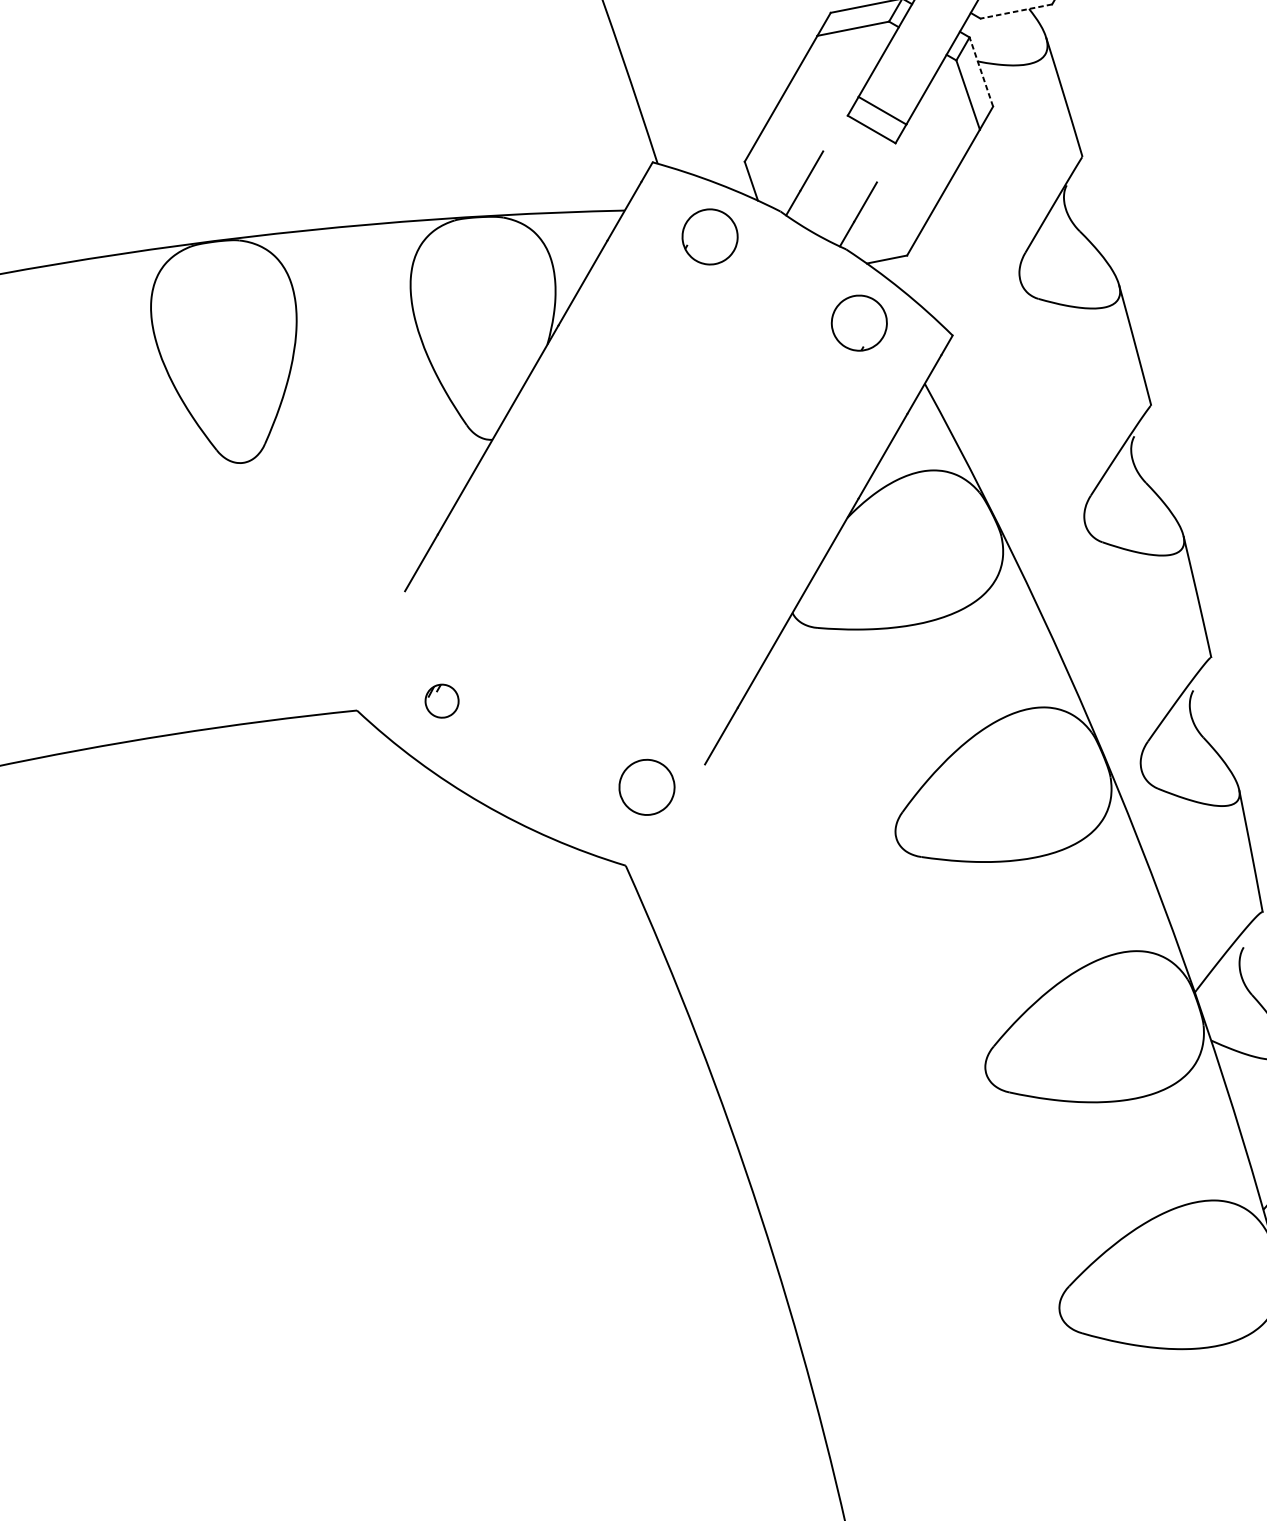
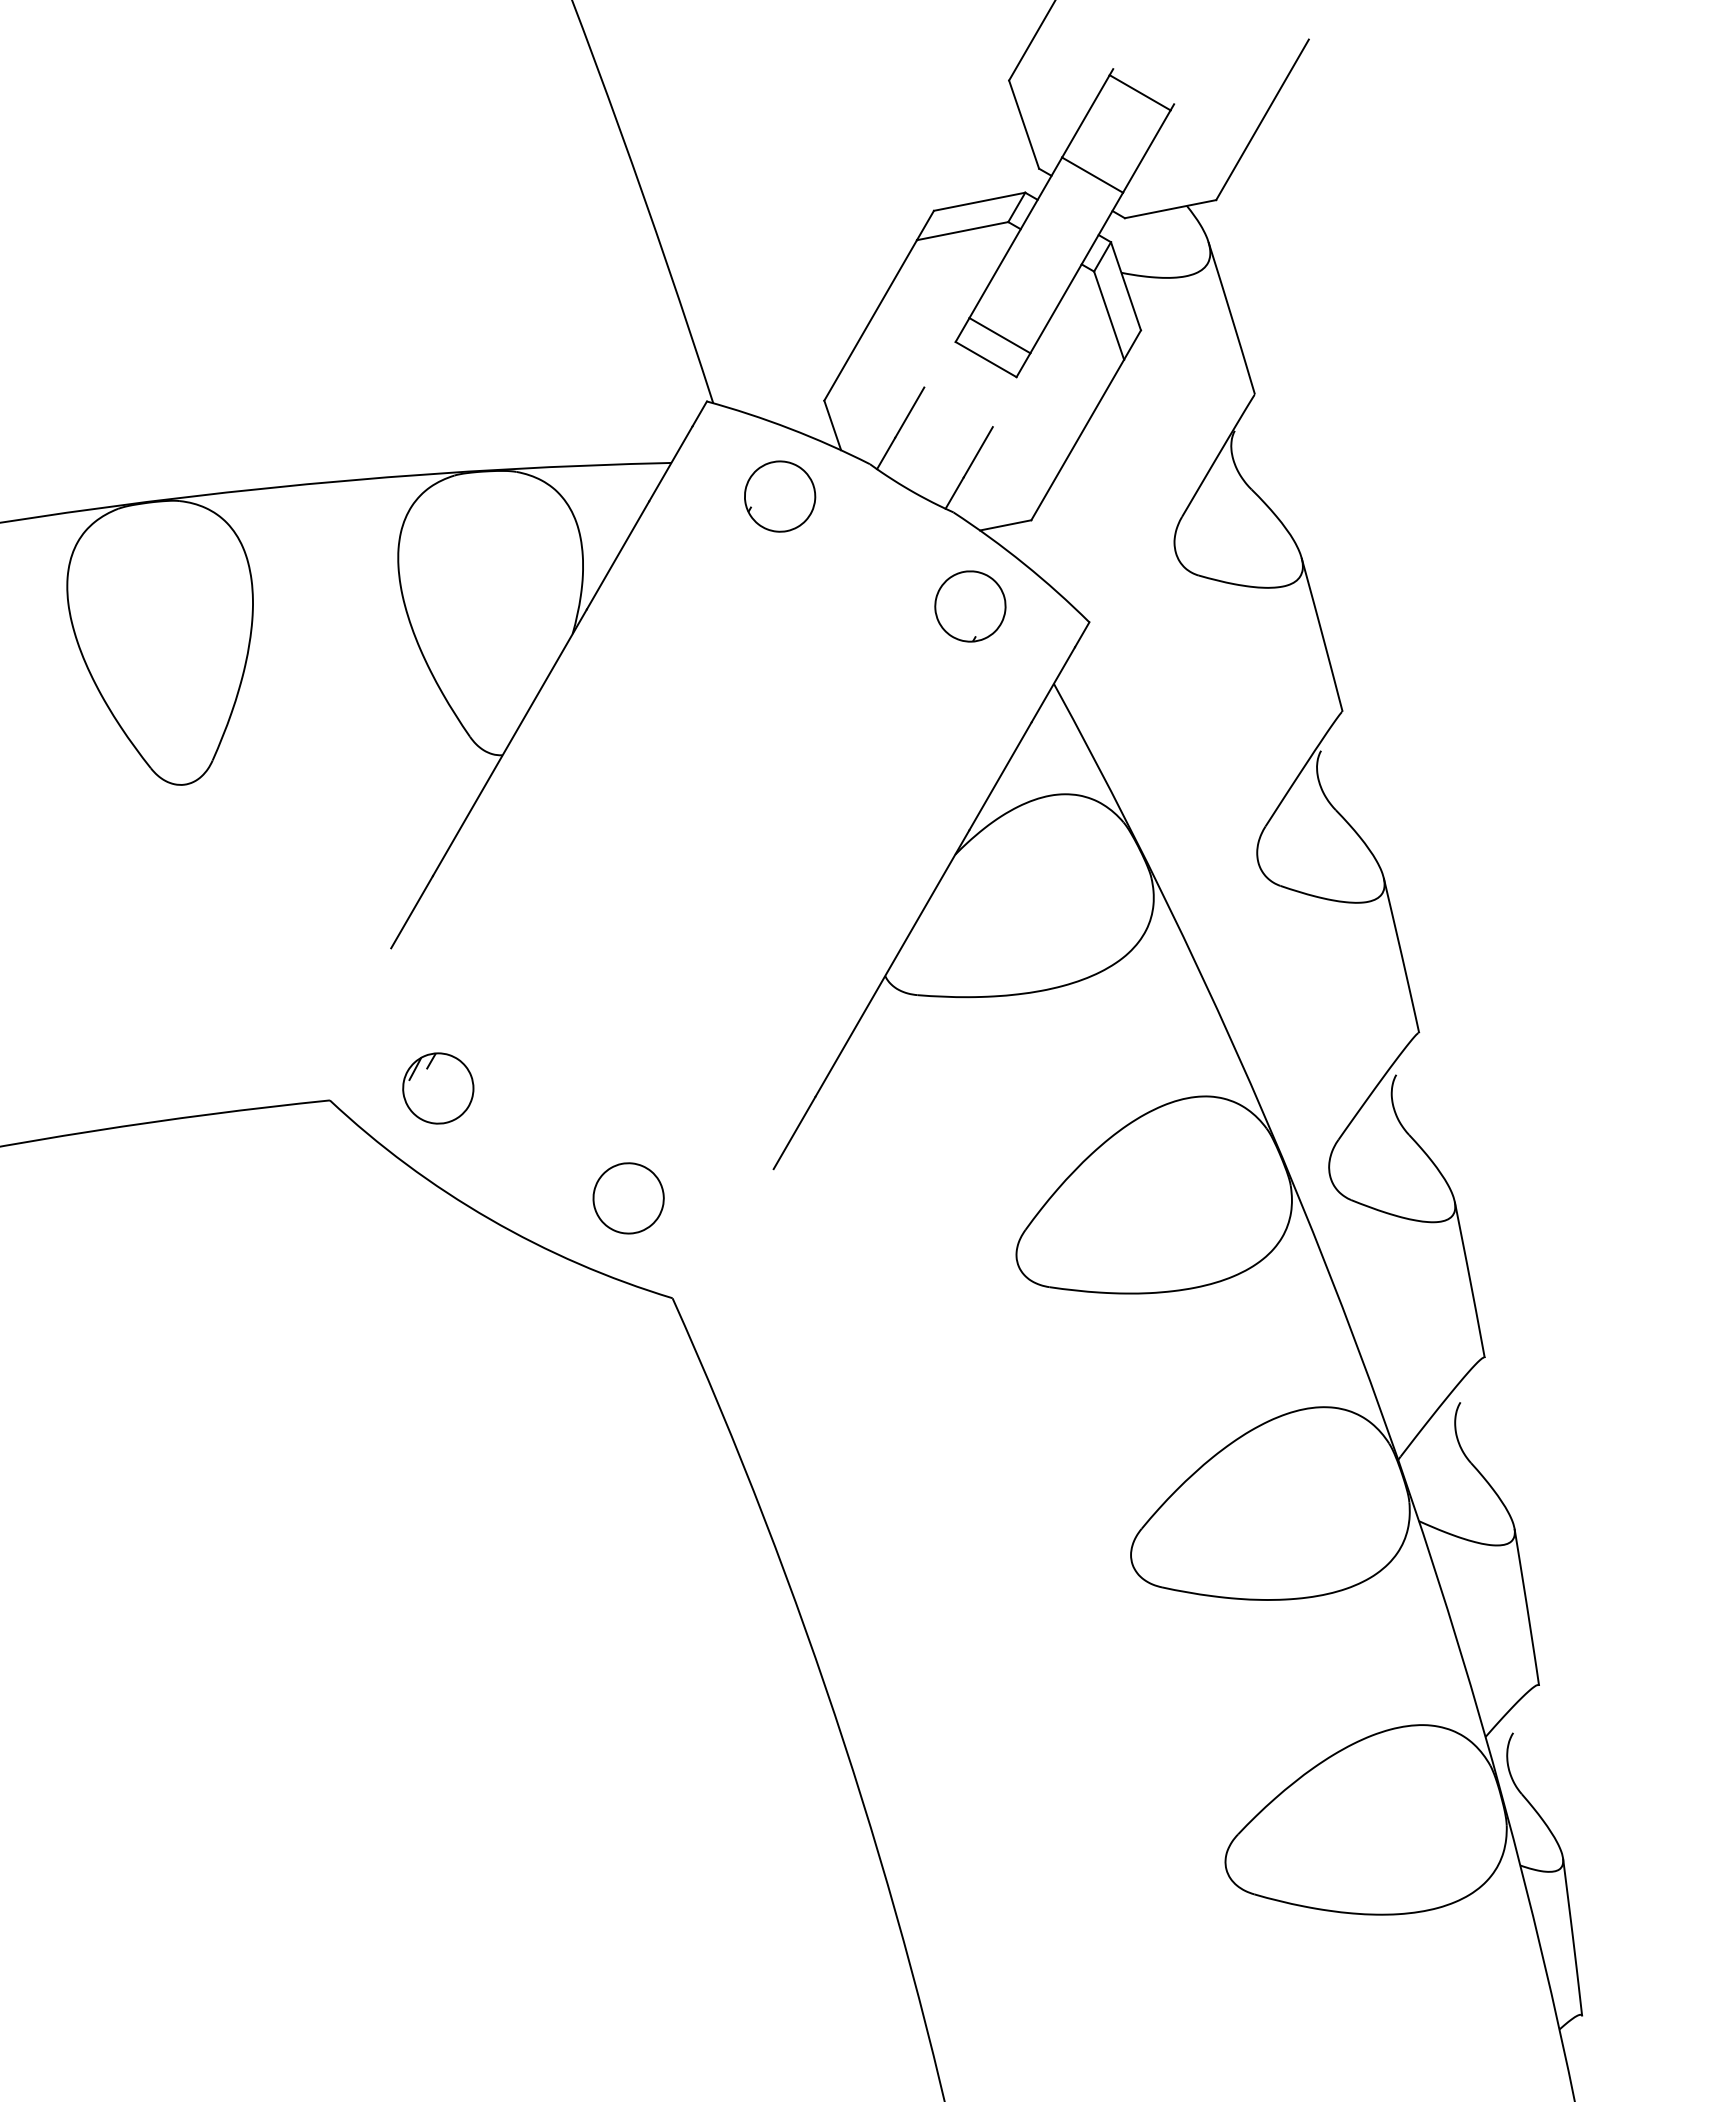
line: (1016, 11) -> (1170, 209), dashed -> solid
line: (980, 72) -> (1125, 286), dashed -> solid
part: (442, 701) -> (438, 1088), size x1.67
part: (646, 787) -> (628, 1198), moved

